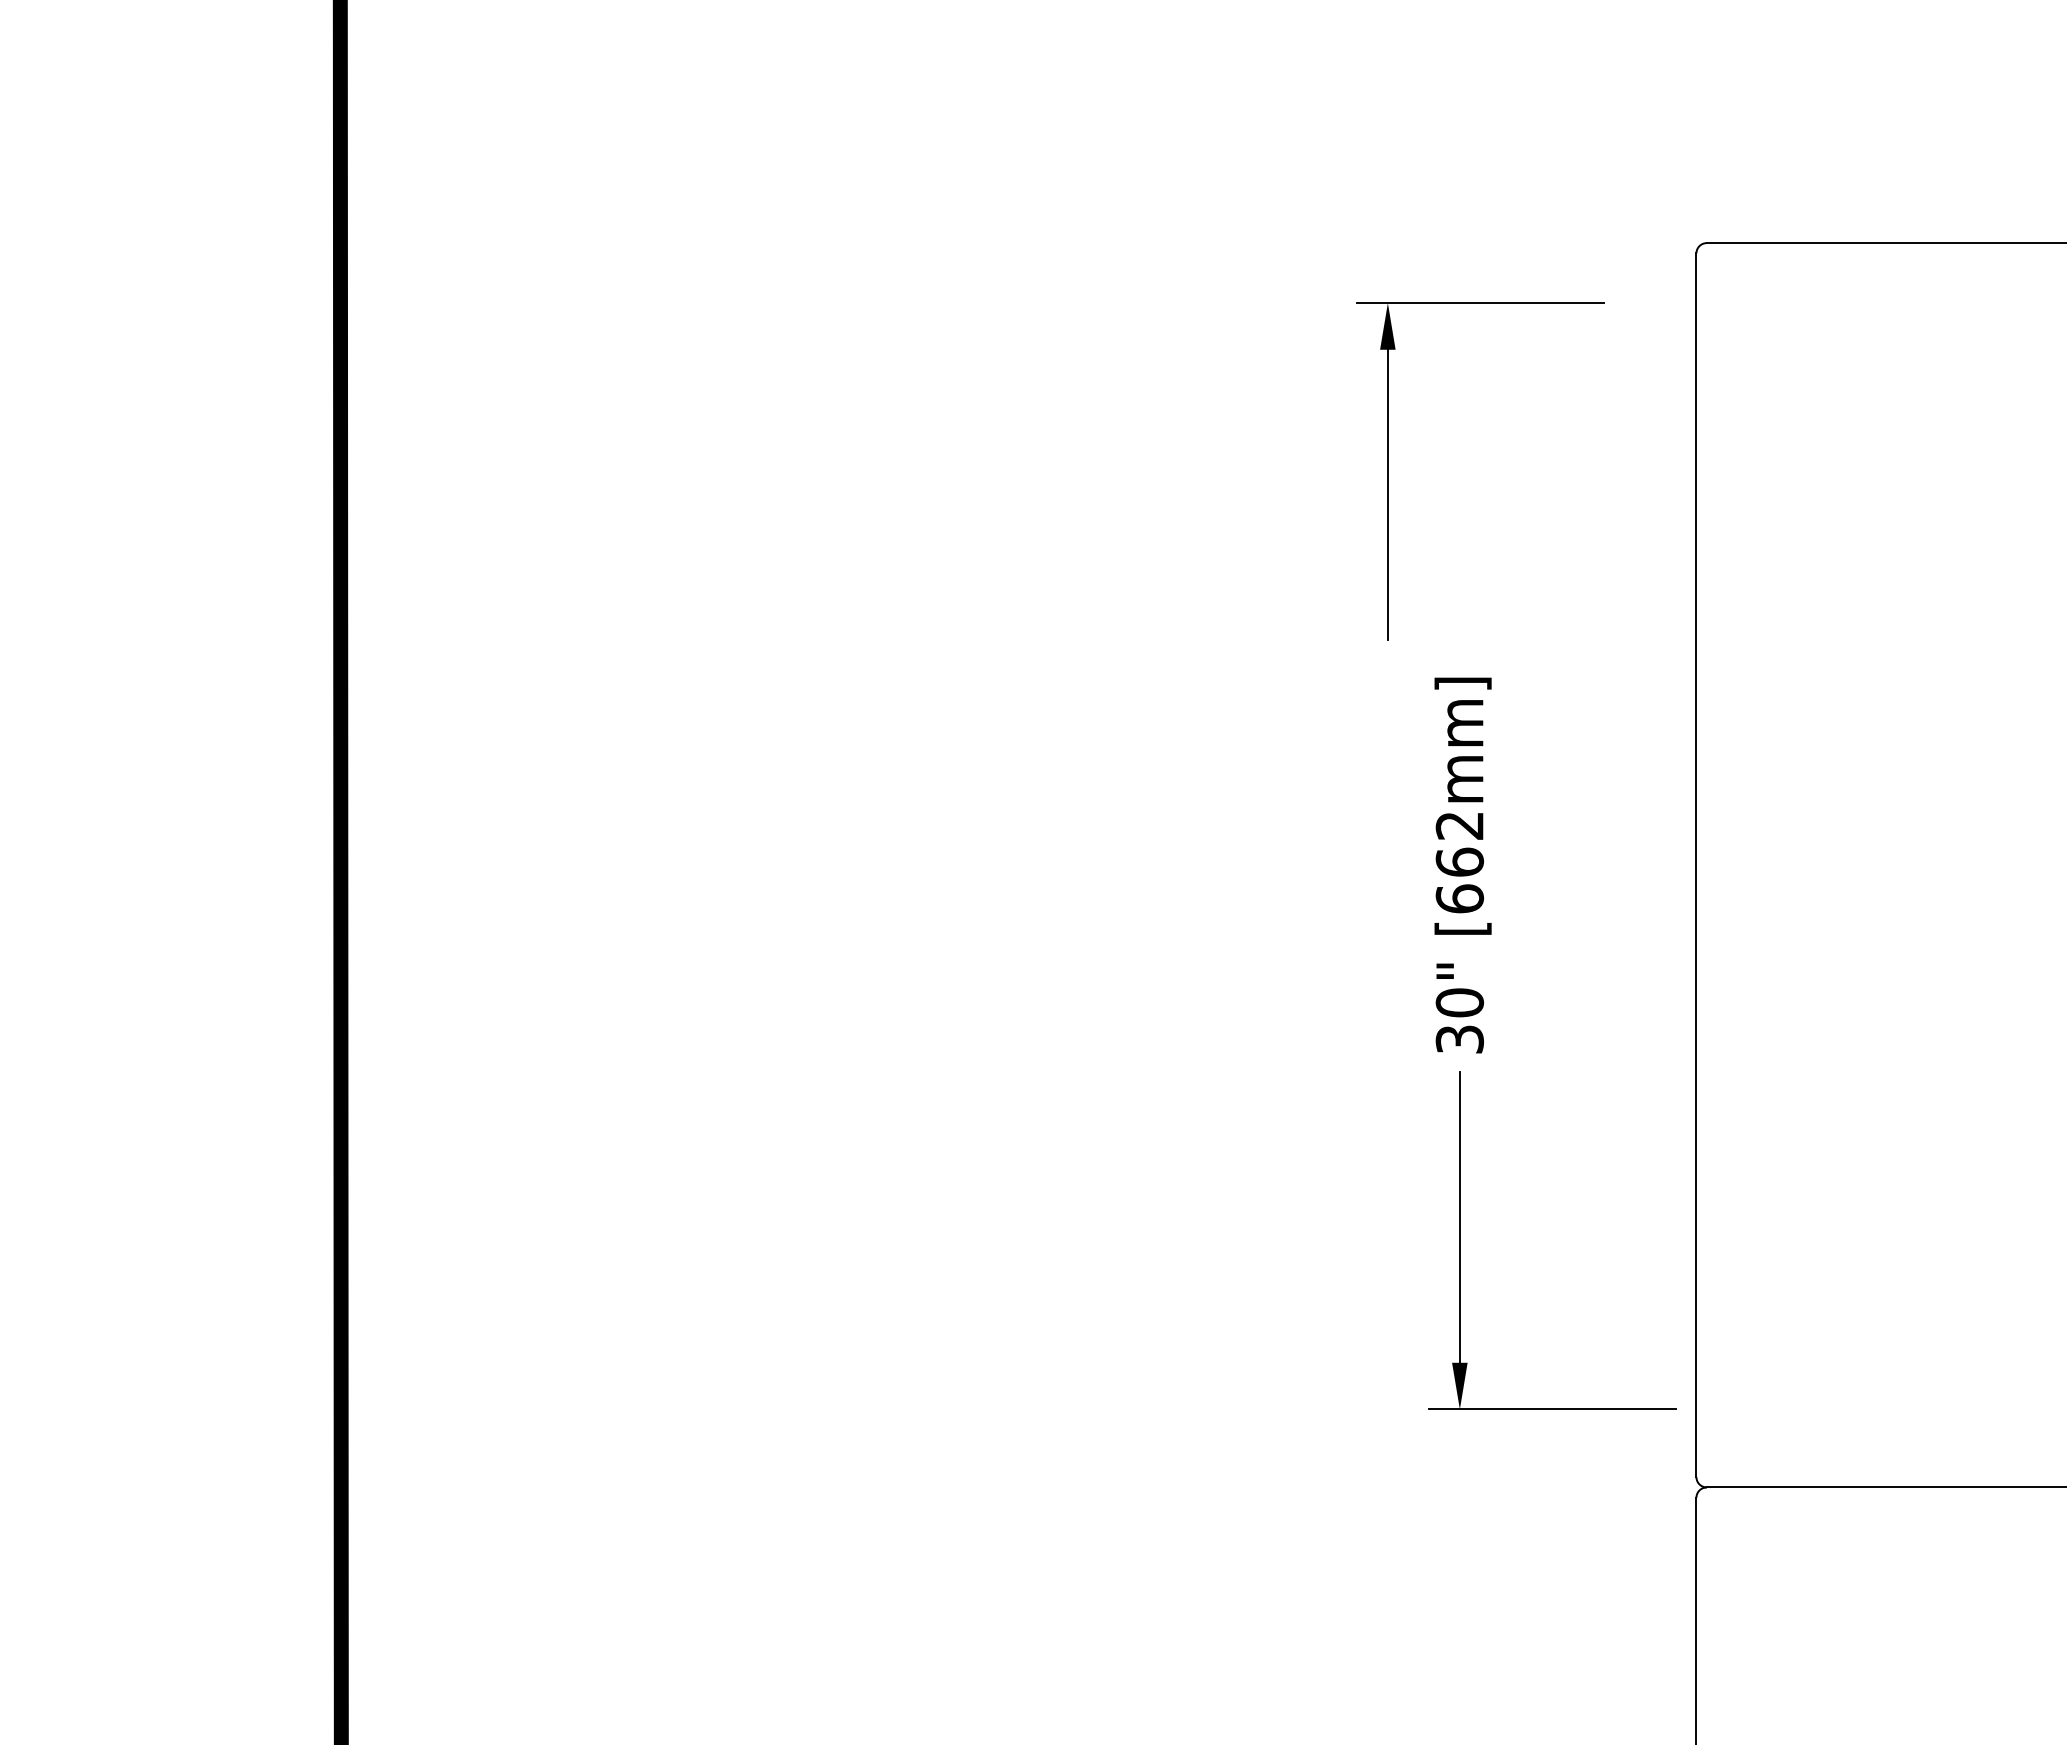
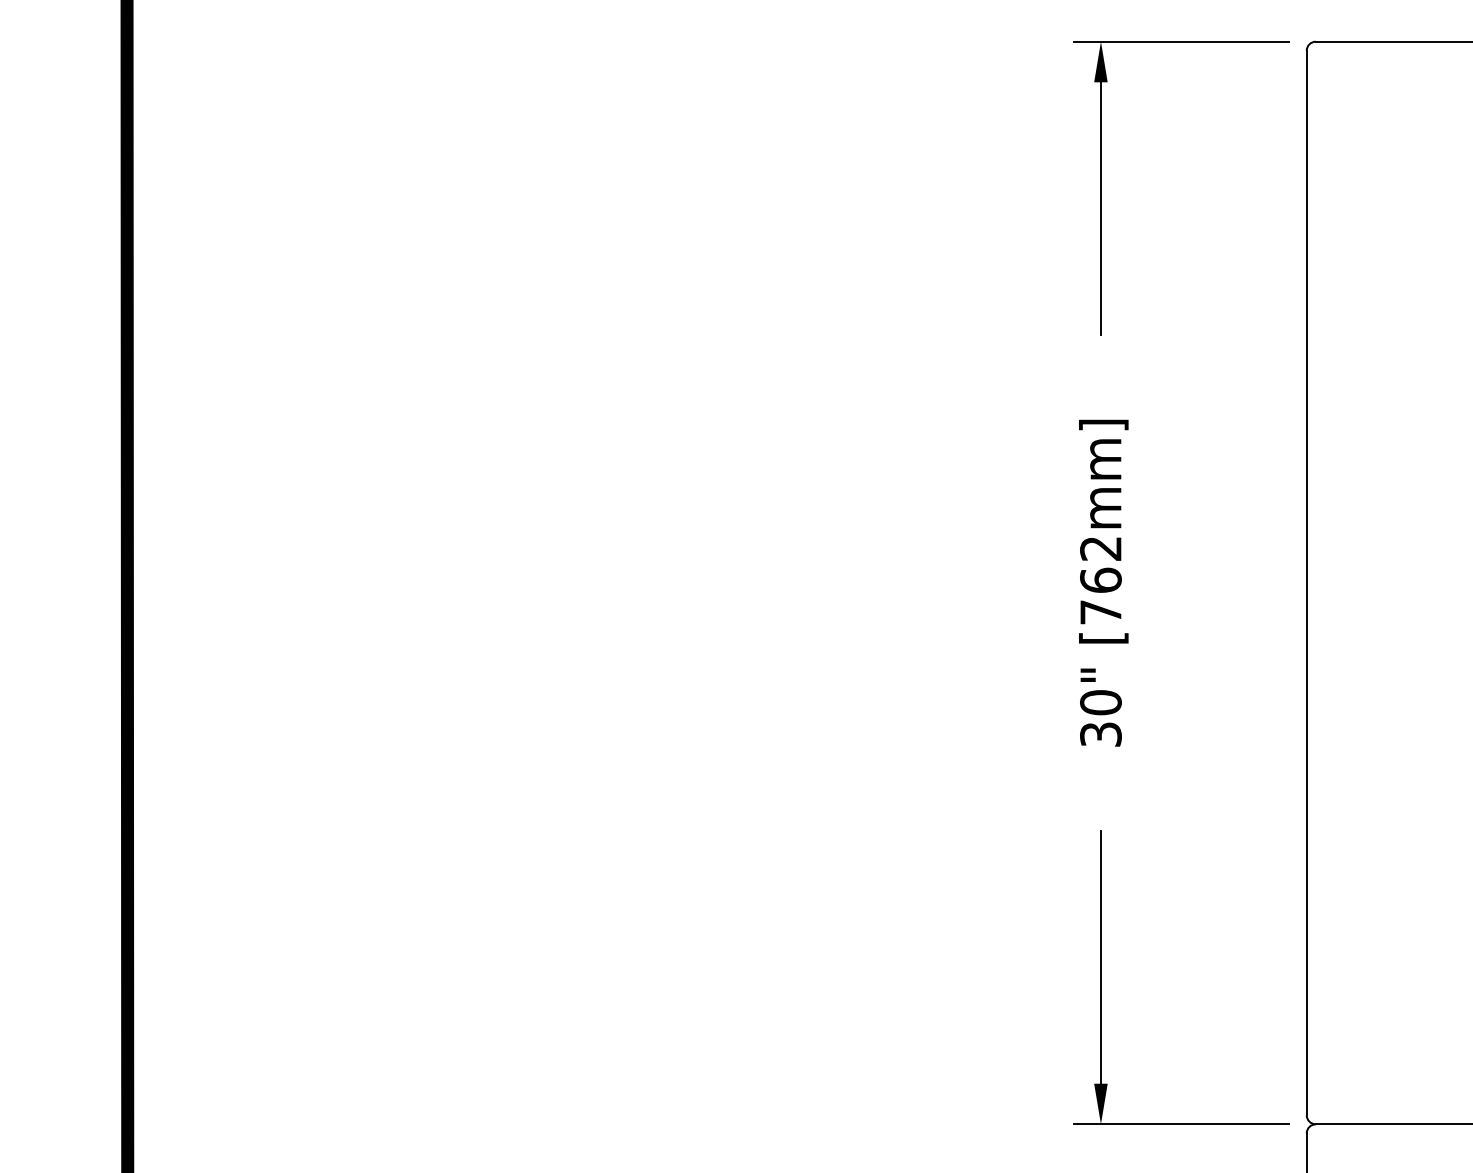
part: (1388, 471) -> (1101, 188), moved
text: (1459, 898) -> (1100, 611), [662mm] -> [762mm]
part: (1460, 1240) -> (1101, 977), moved

